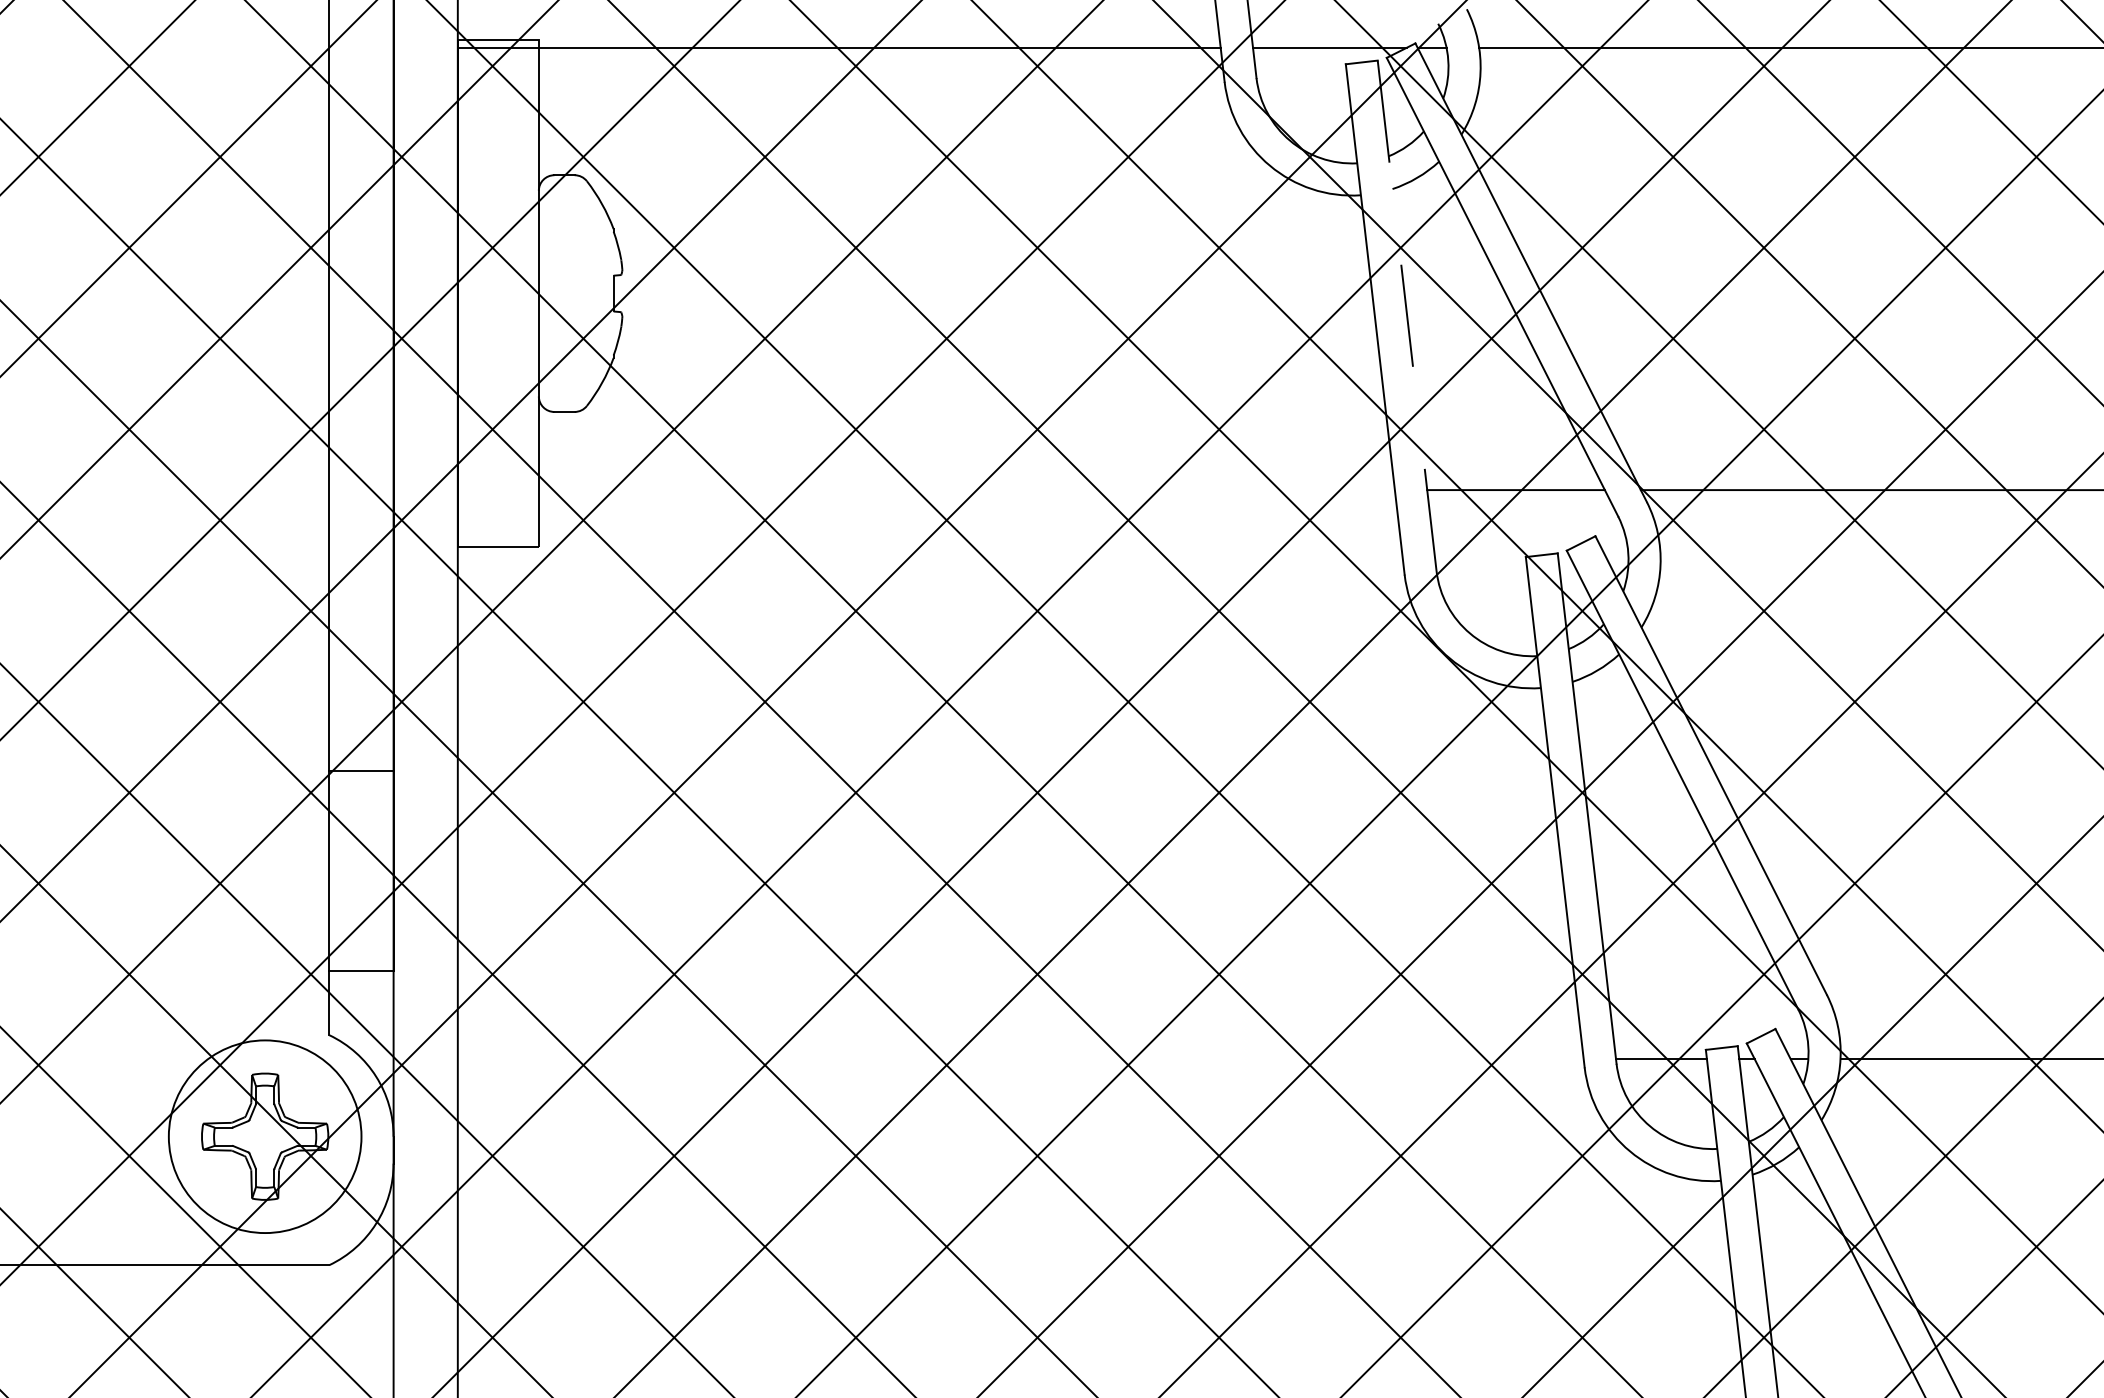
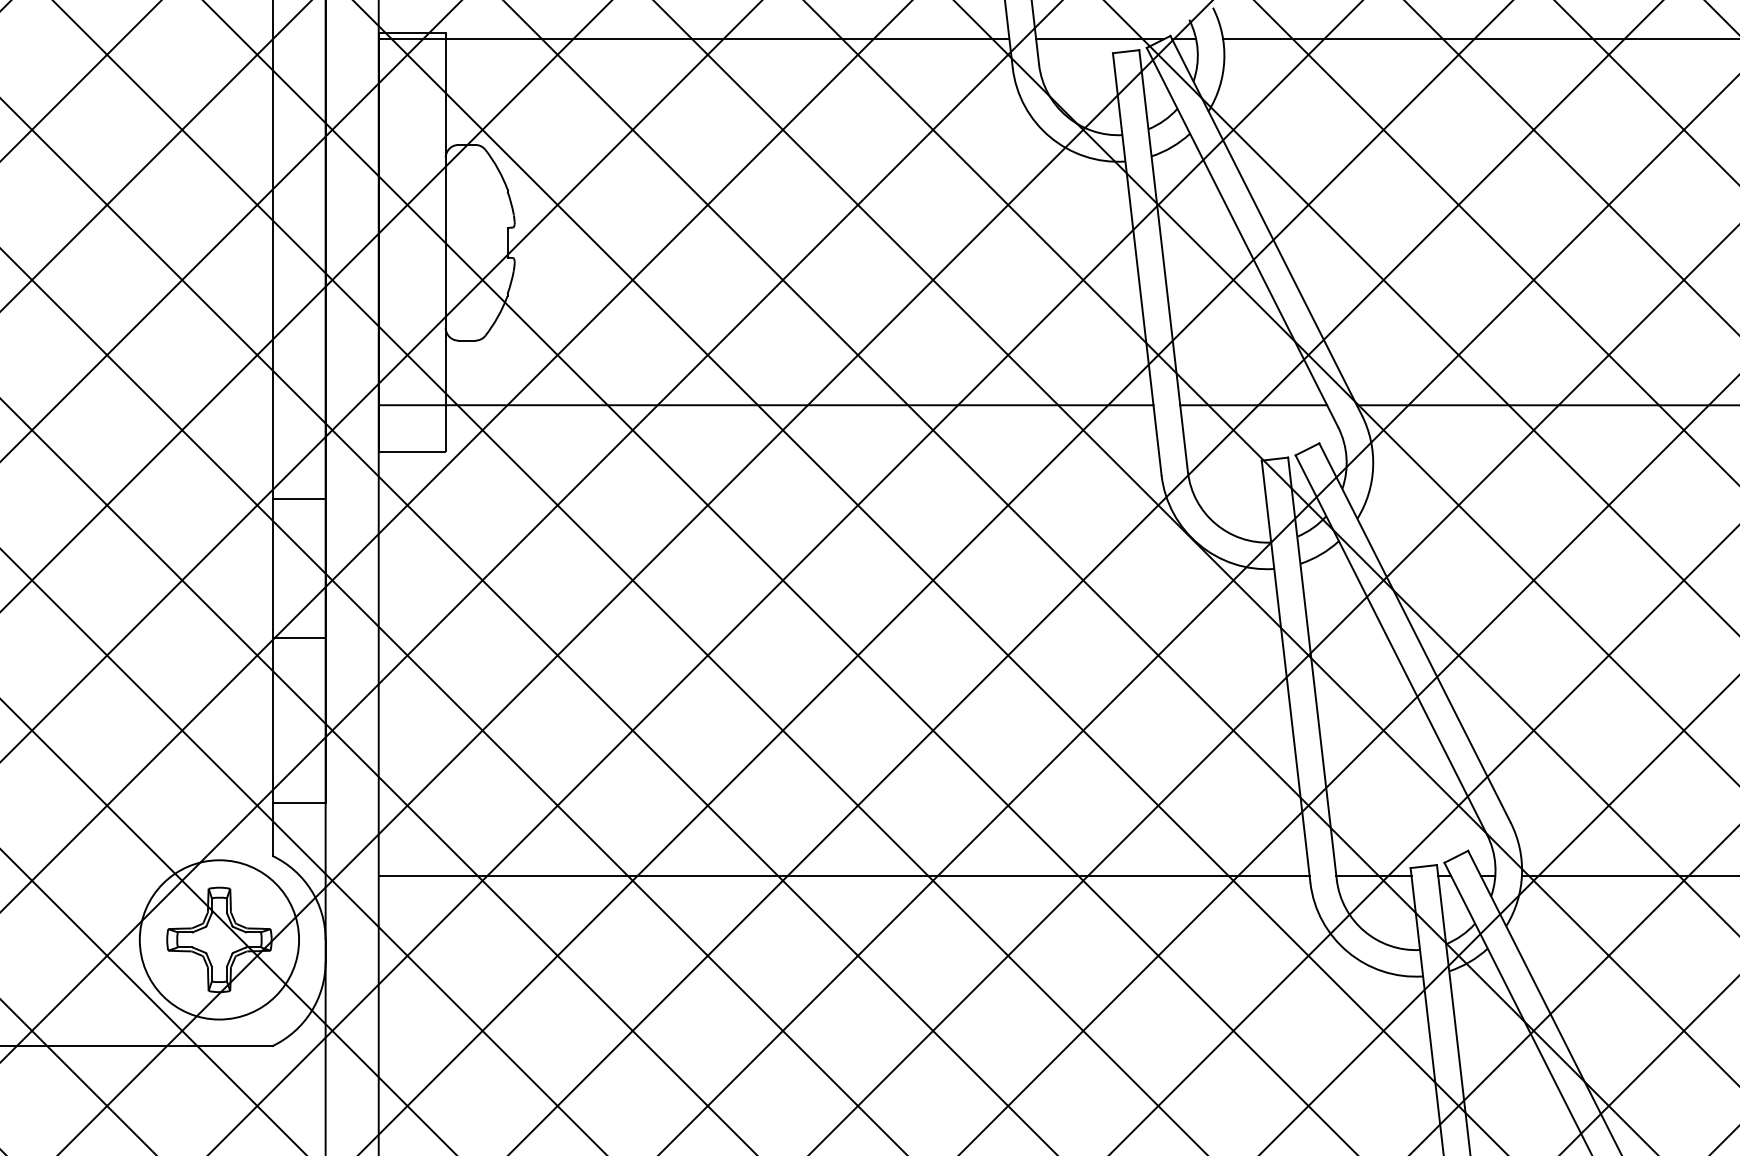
line: (1407, 315) -> (1163, 260), dashed -> solid
line: (926, 490) -> (766, 405), added
line: (361, 602) -> (299, 498), added
line: (1020, 1059) -> (843, 876), added

